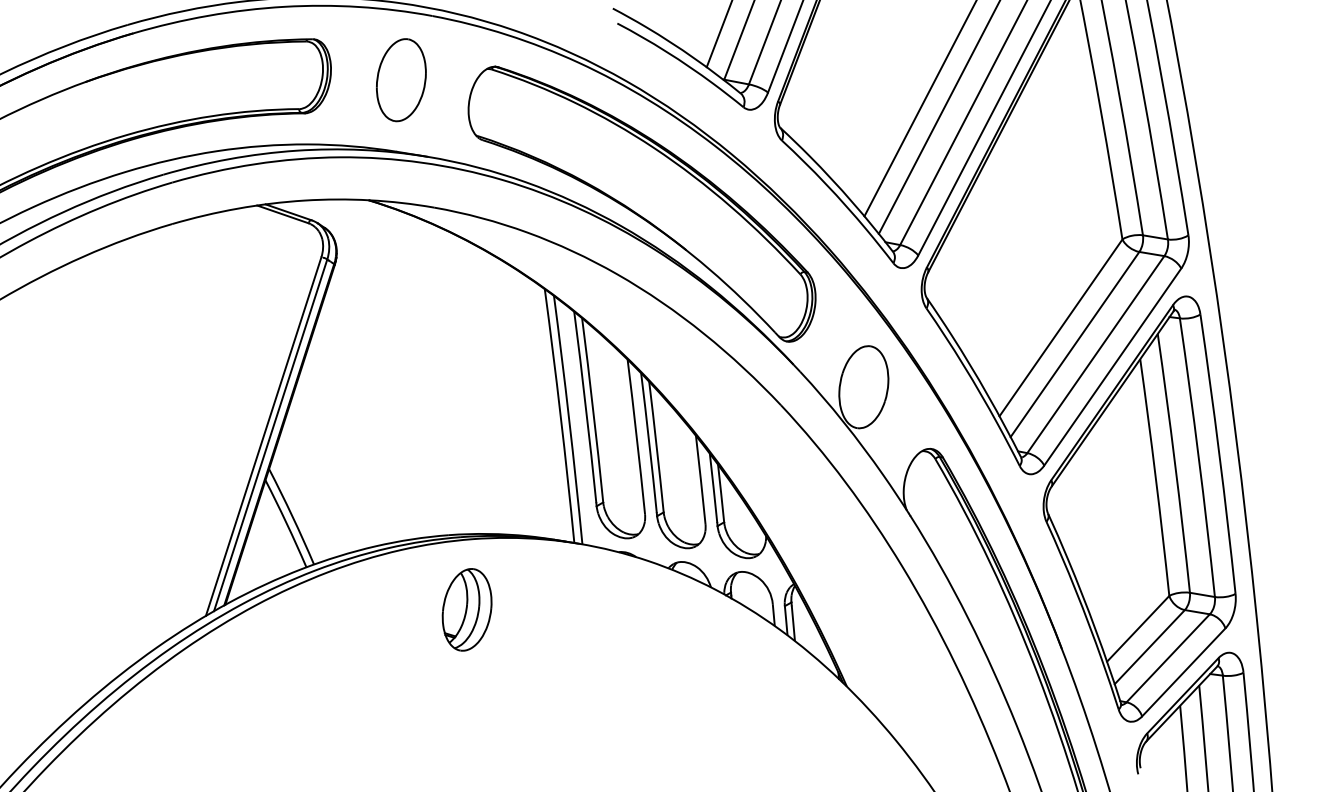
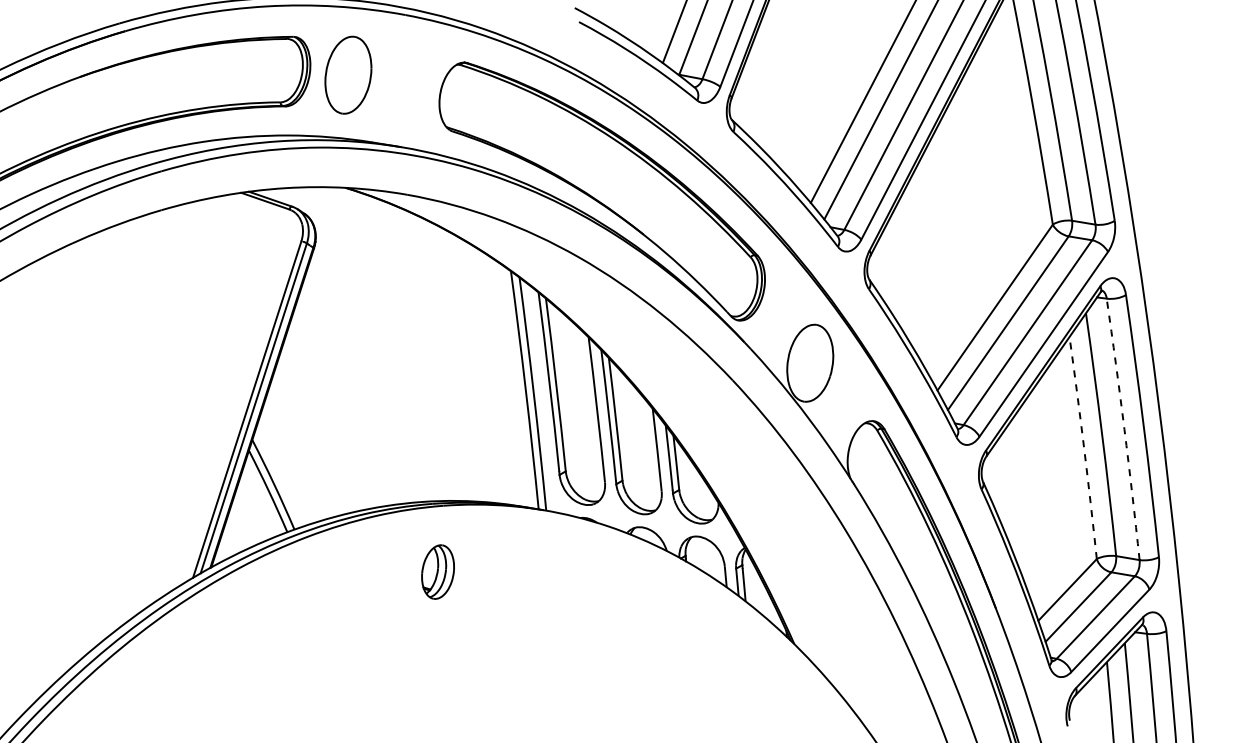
part: (401, 79) -> (348, 74), moved
arc: (1198, 457) -> (1124, 429), solid -> dashed
arc: (1156, 477) -> (1084, 447), solid -> dashed
part: (466, 609) -> (437, 571), size x0.7

